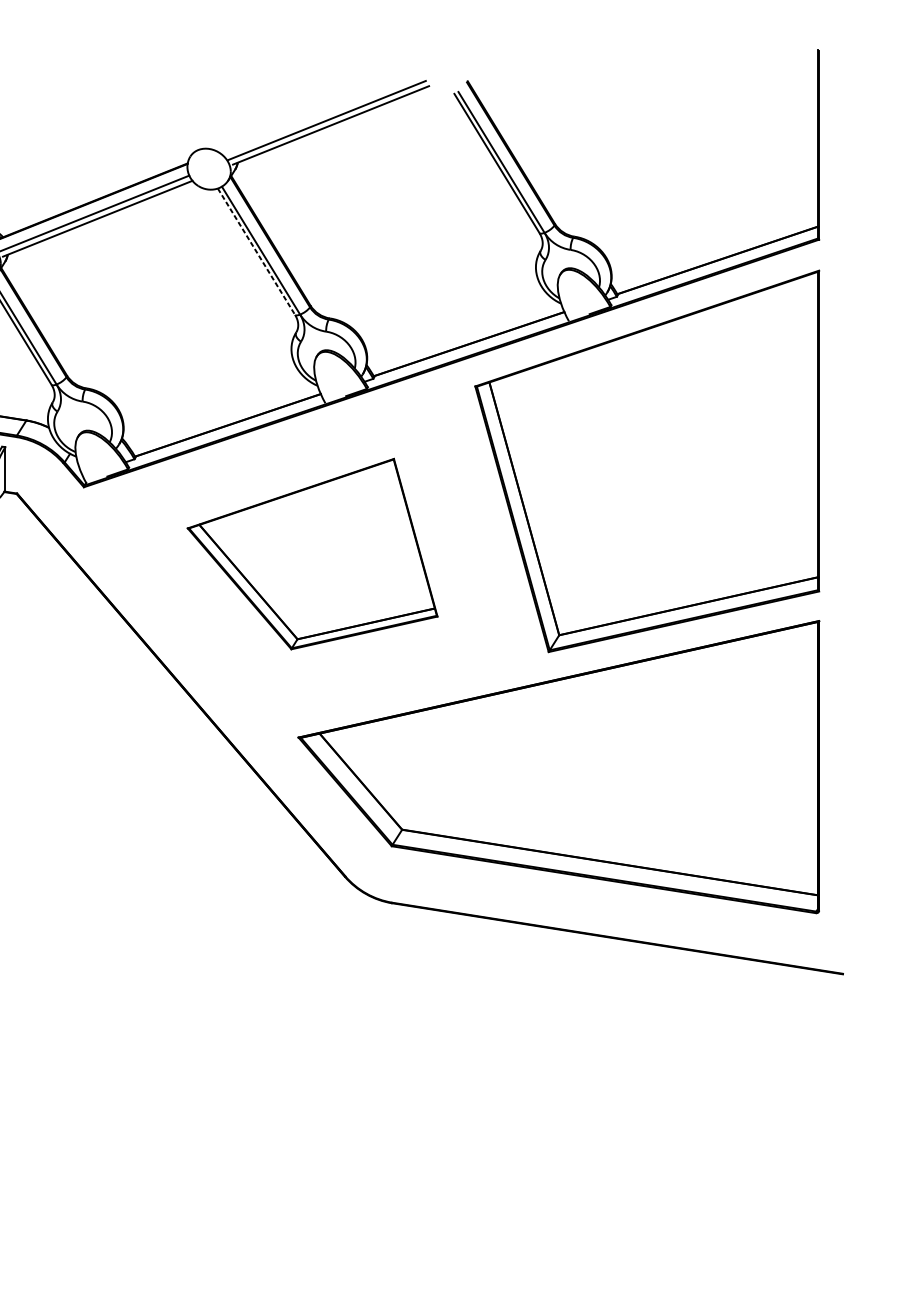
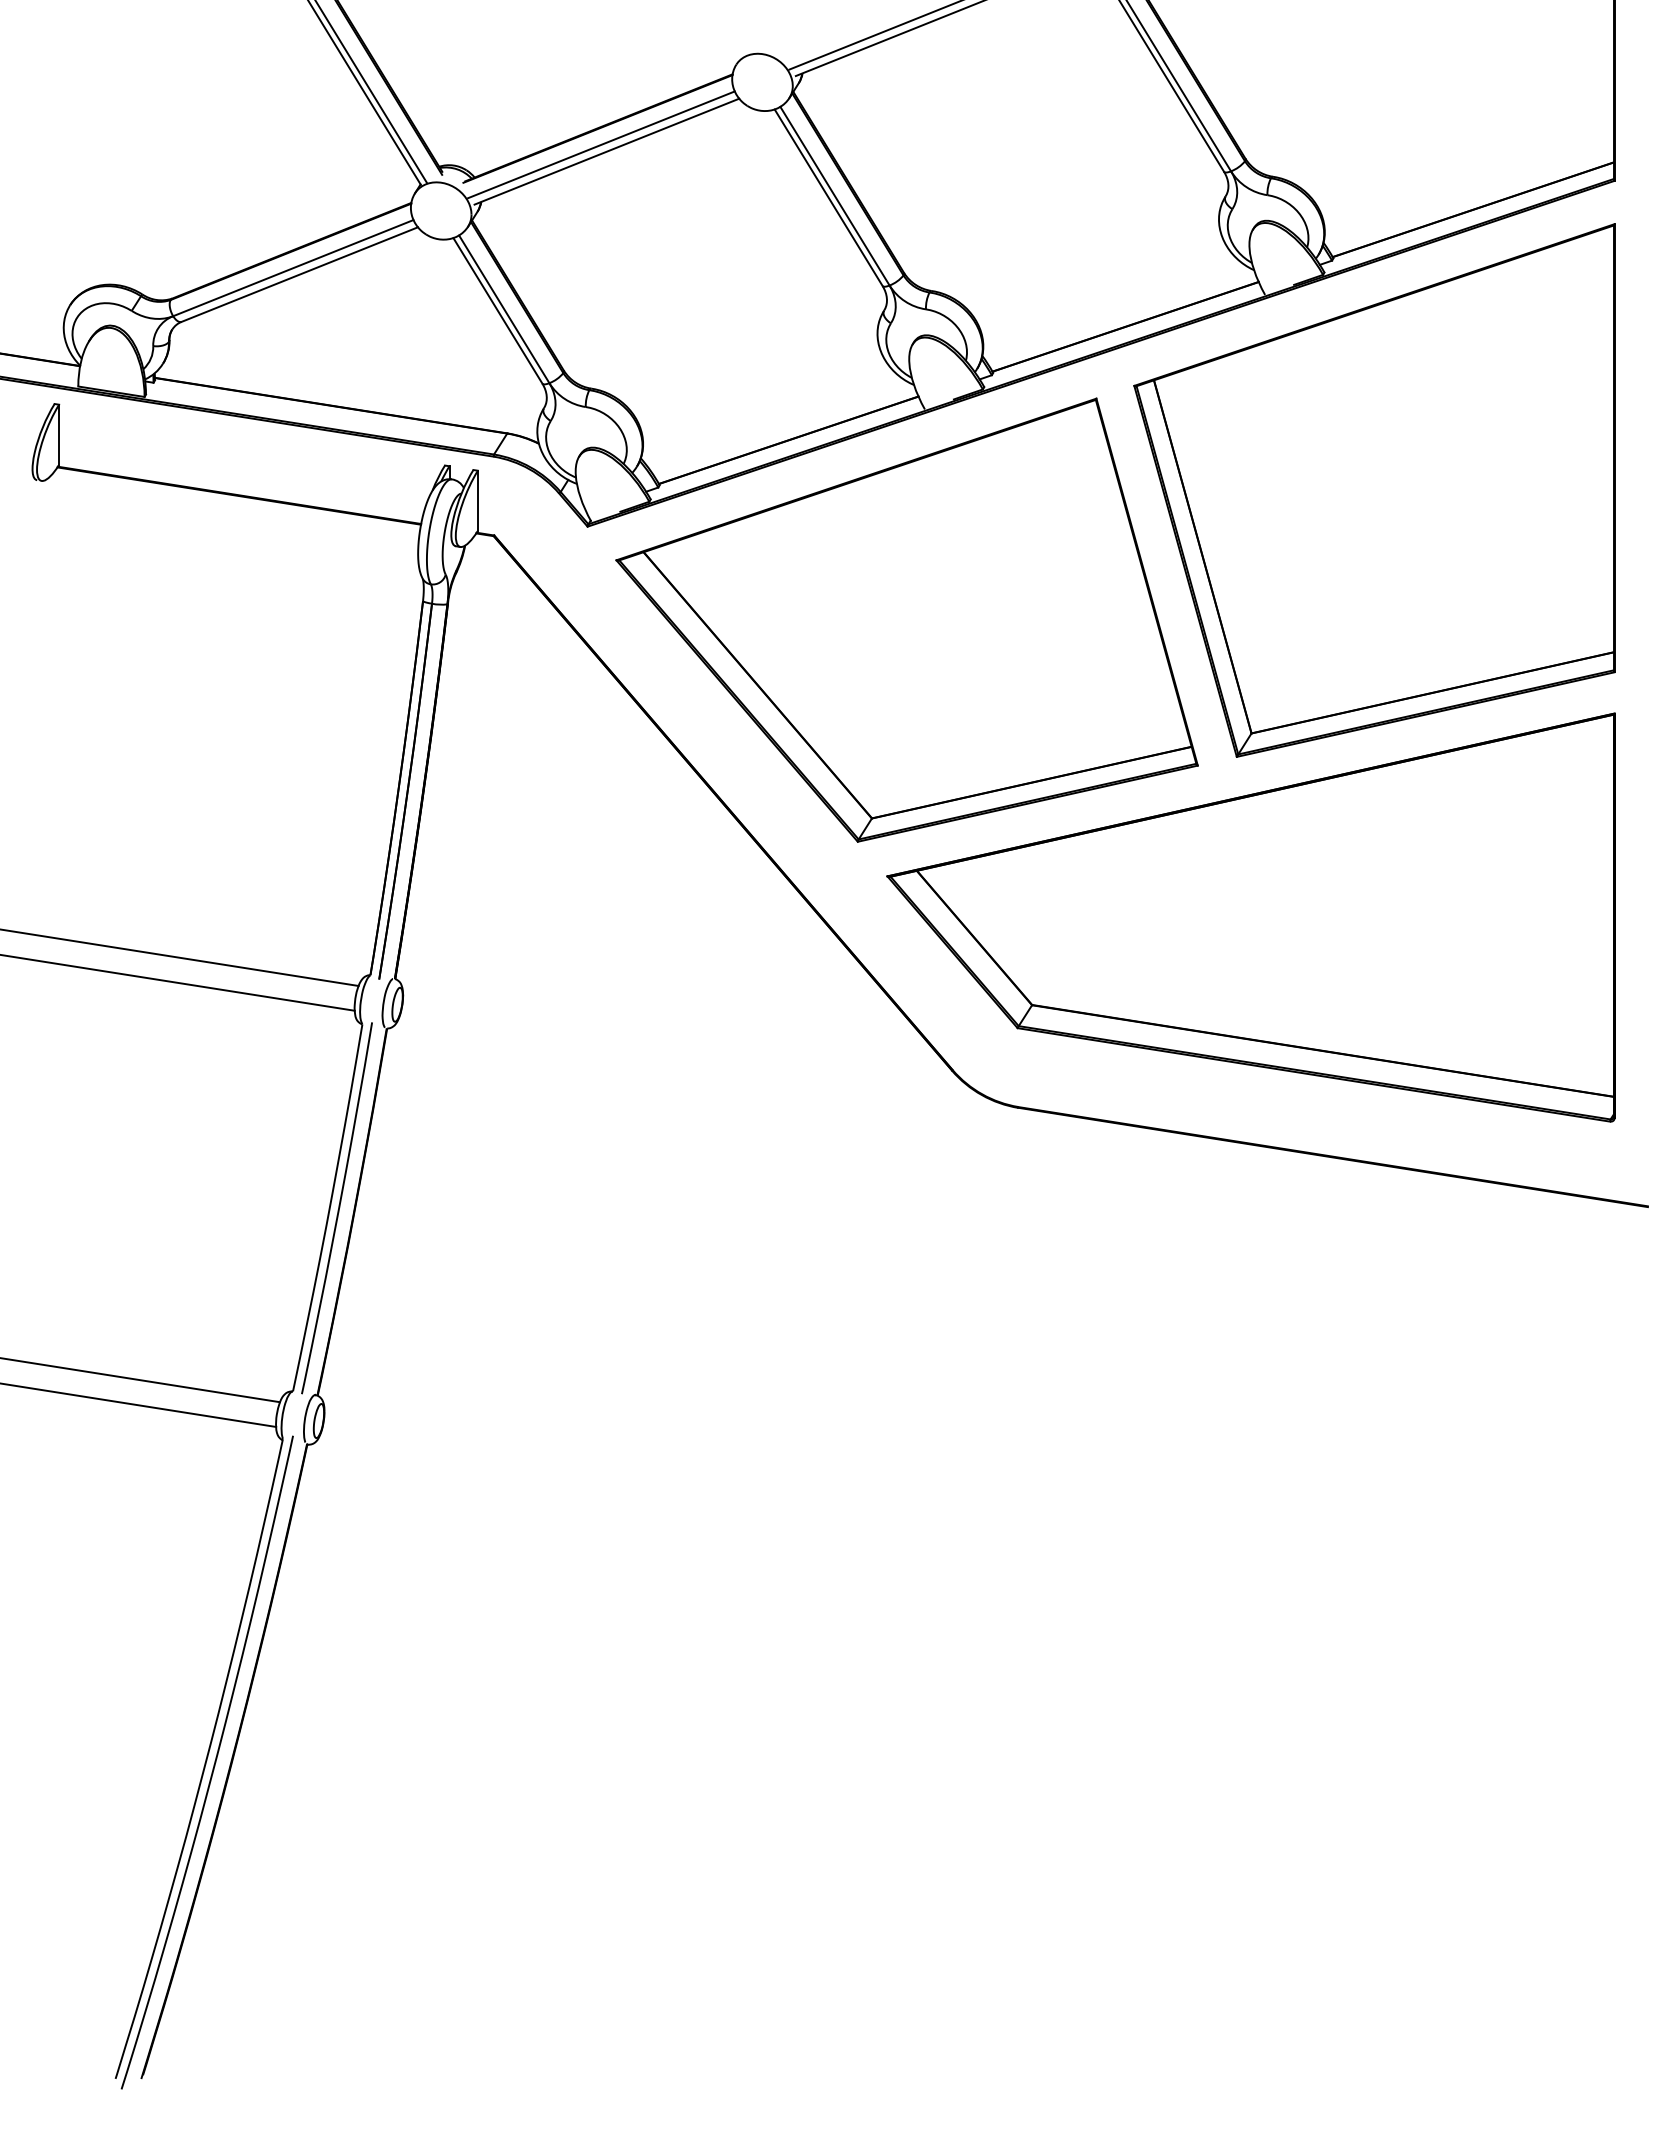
line: (256, 252) -> (828, 198), dashed -> solid
part: (312, 553) -> (906, 619), size x1.67

